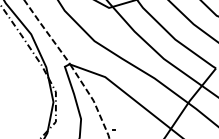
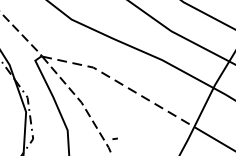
line: (123, 91) -> (121, 84), solid -> dashed

